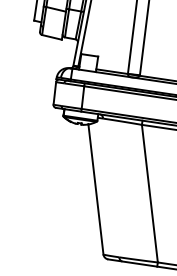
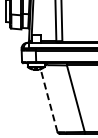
line: (94, 189) -> (48, 100), solid -> dashed

